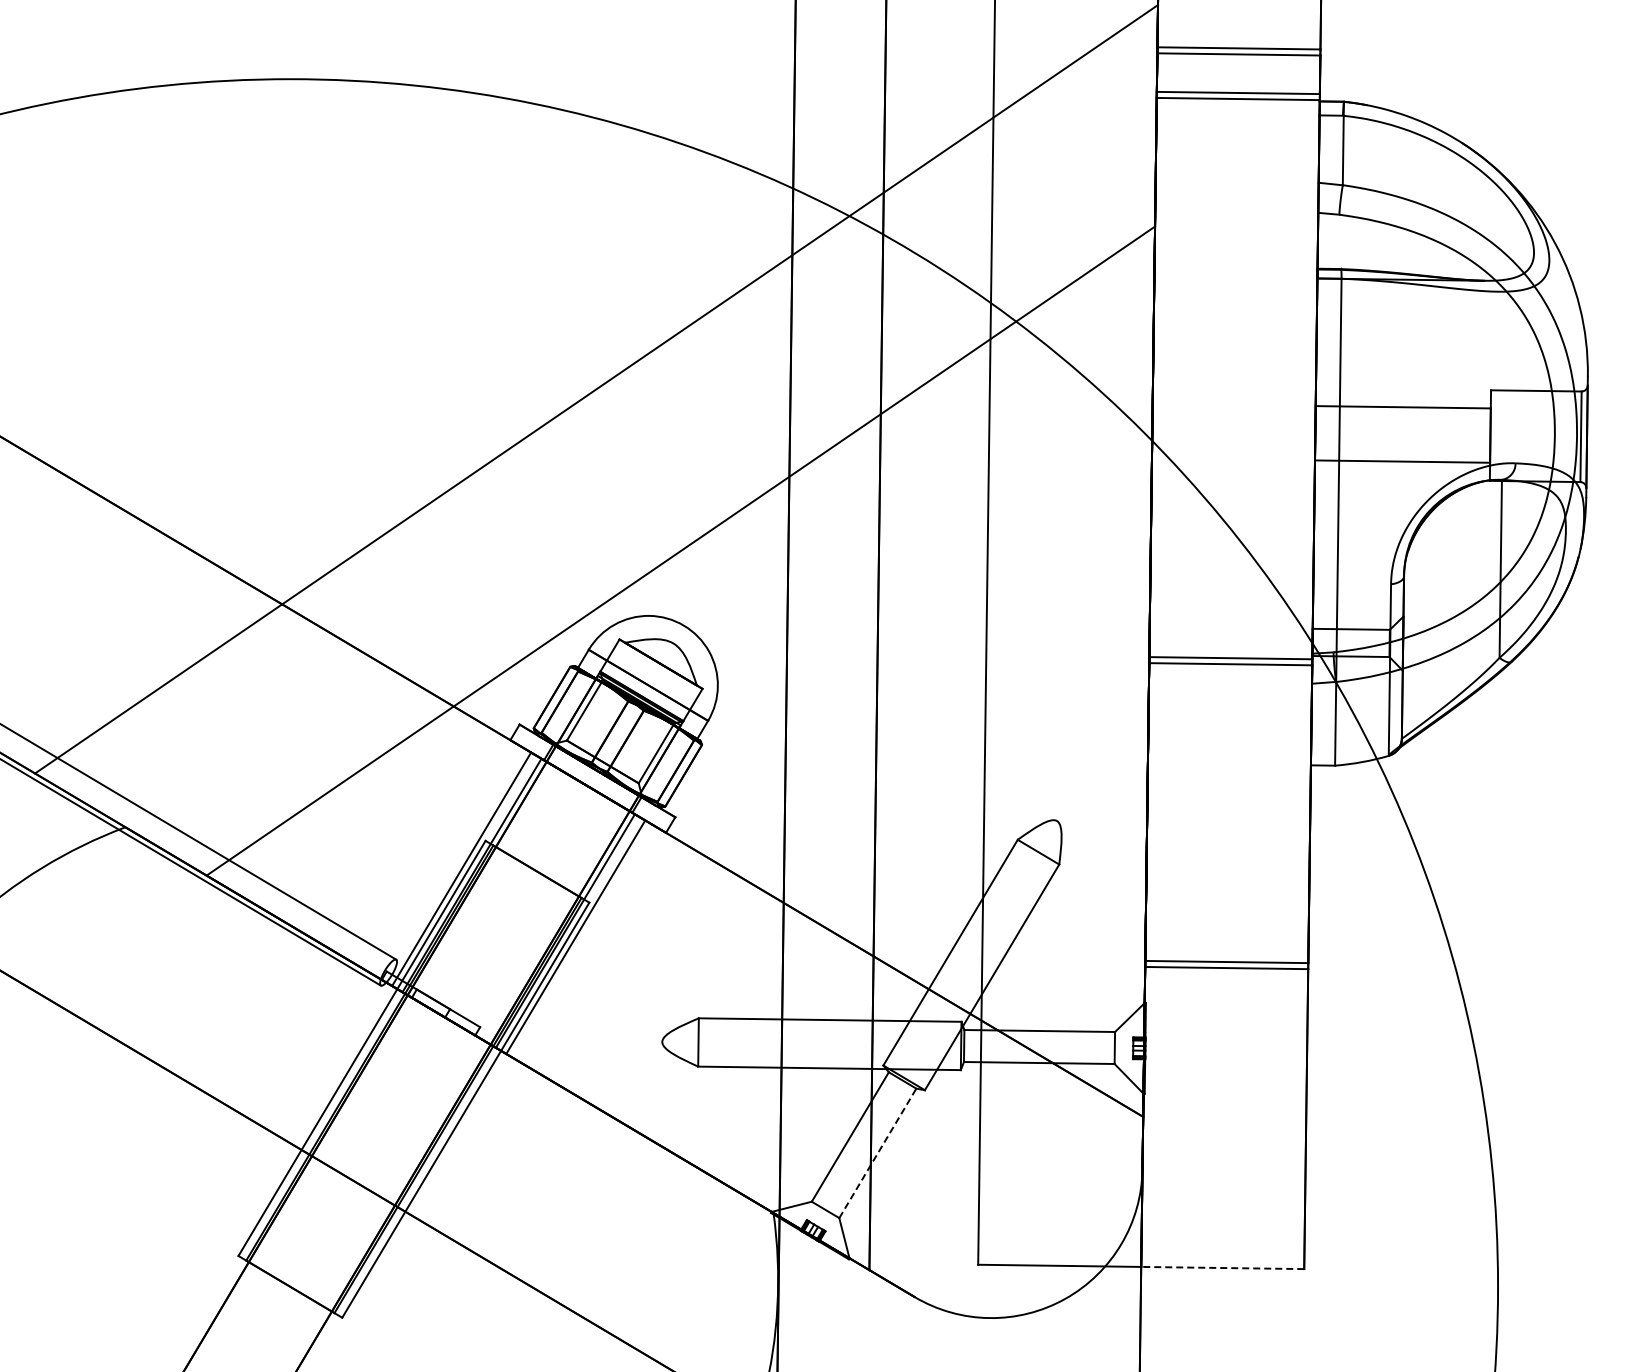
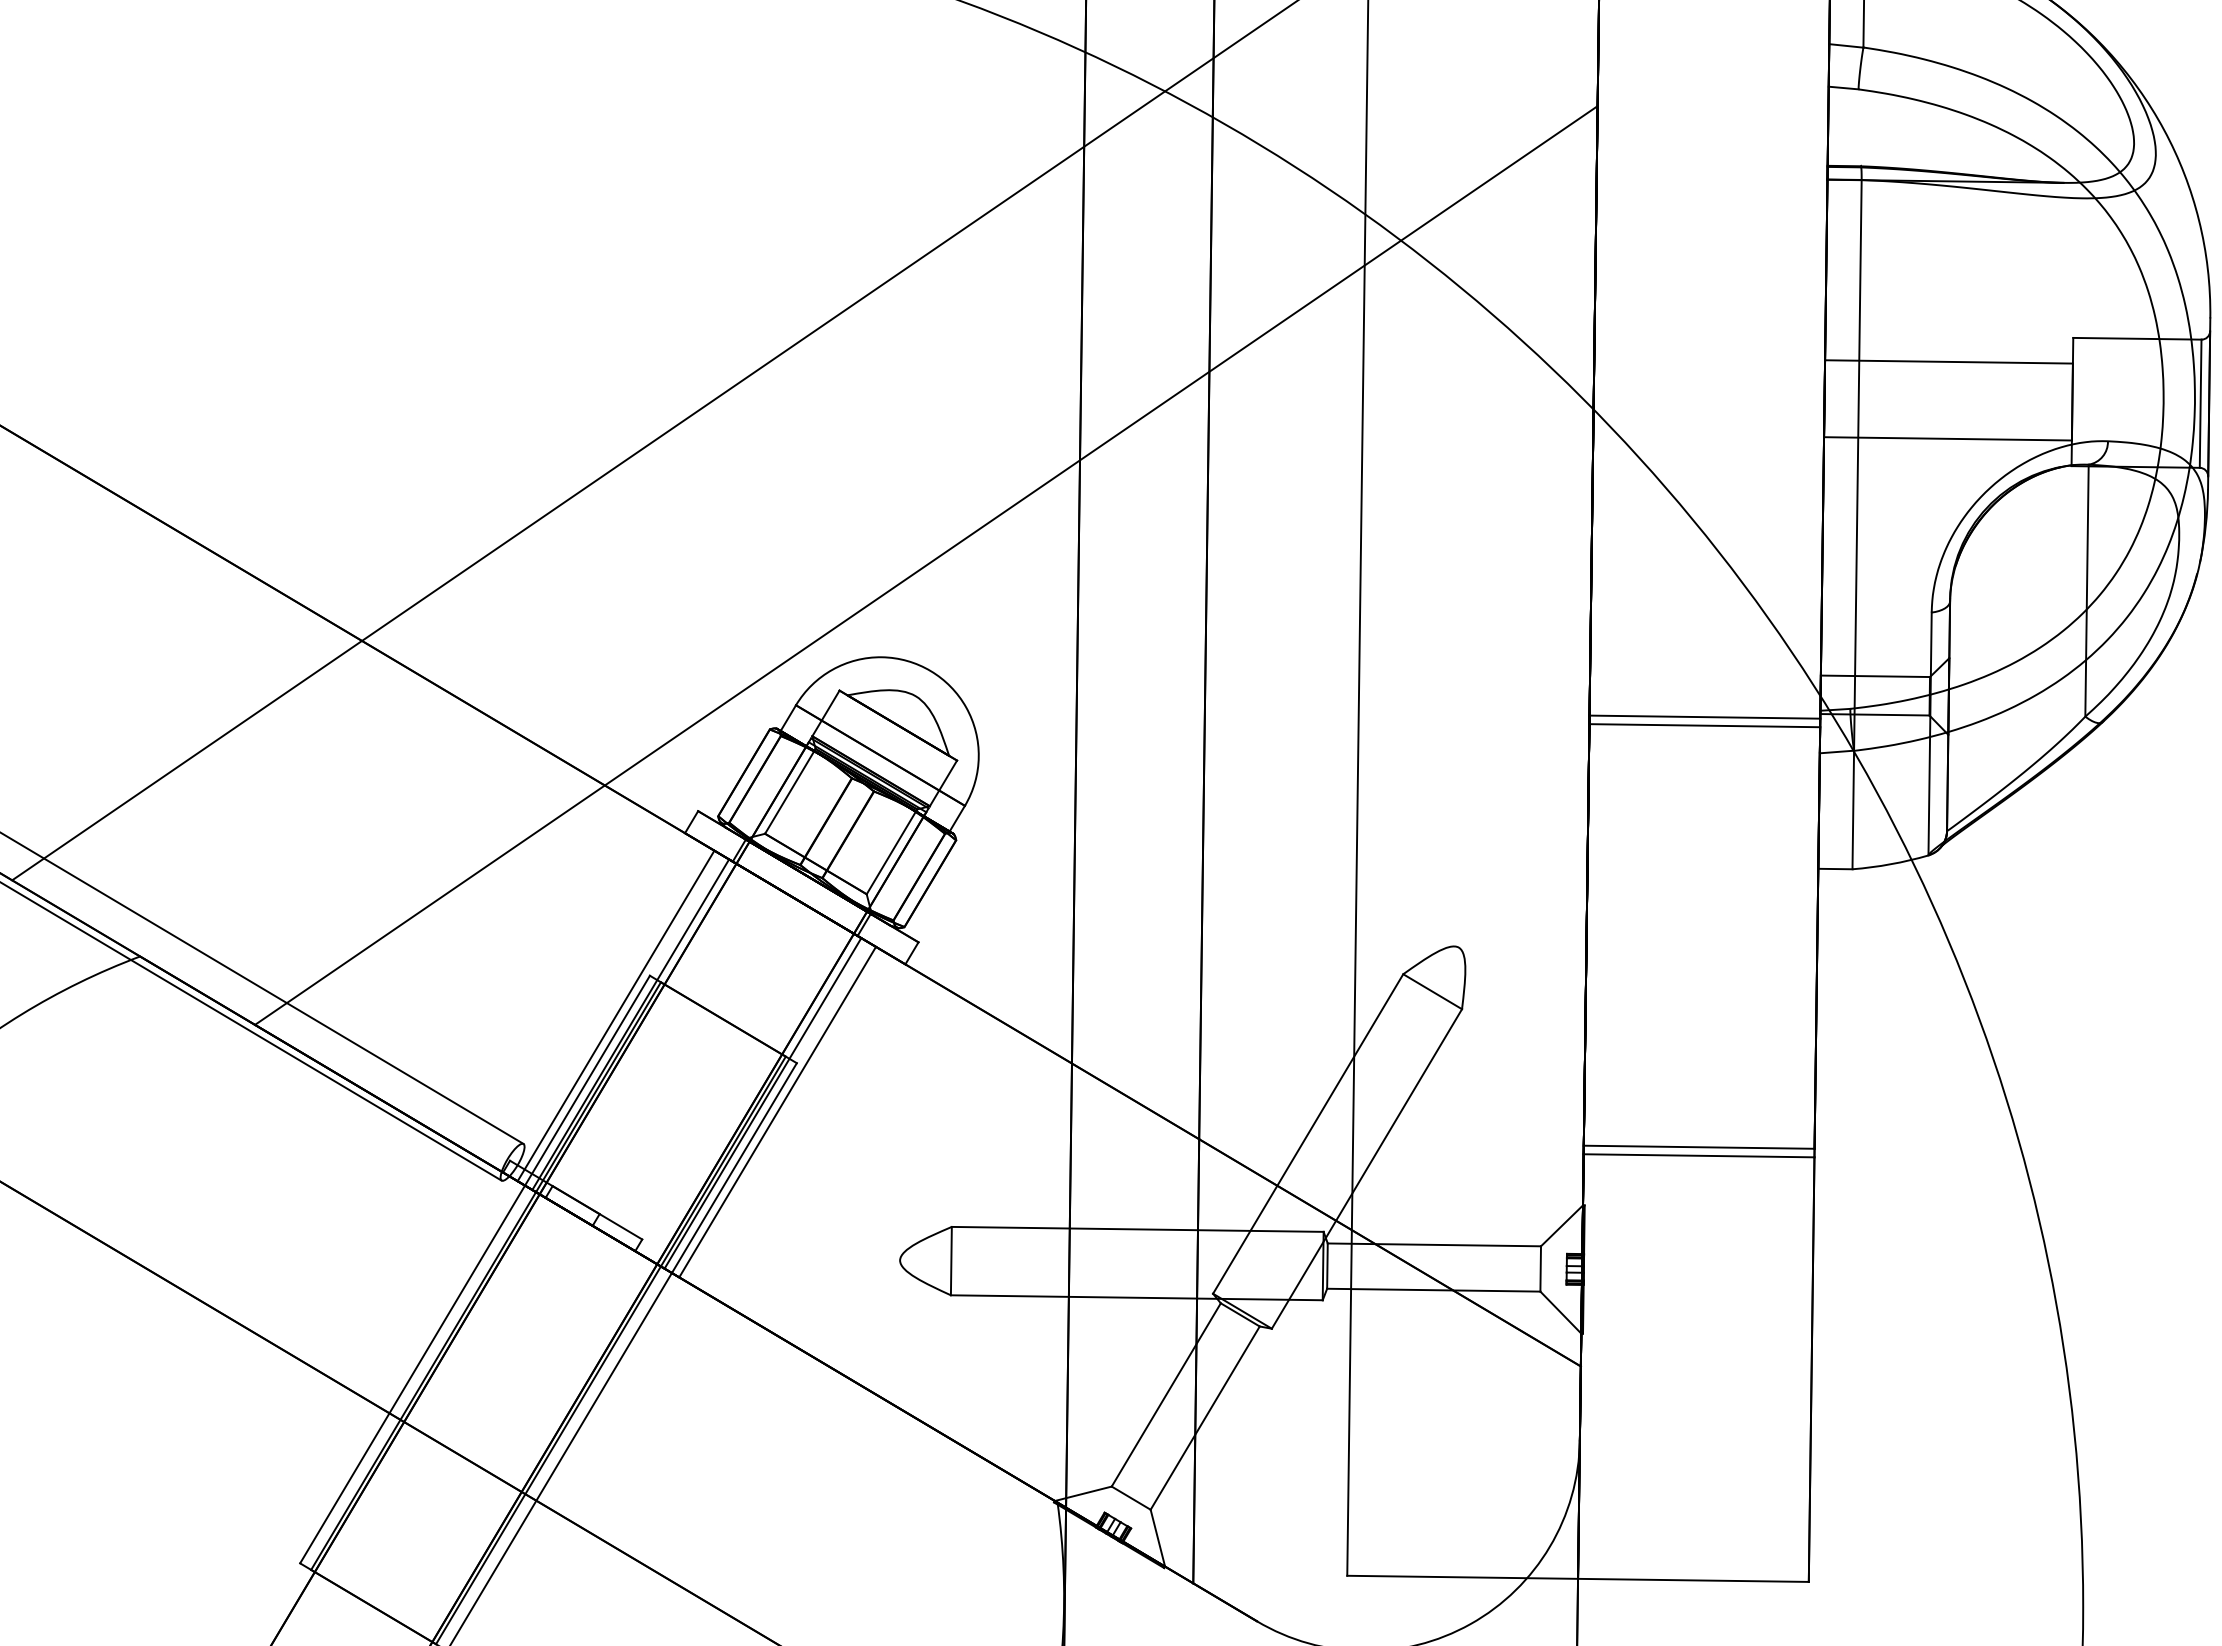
line: (878, 1152) -> (1206, 1416), dashed -> solid
line: (1222, 1268) -> (1693, 1581), dashed -> solid

